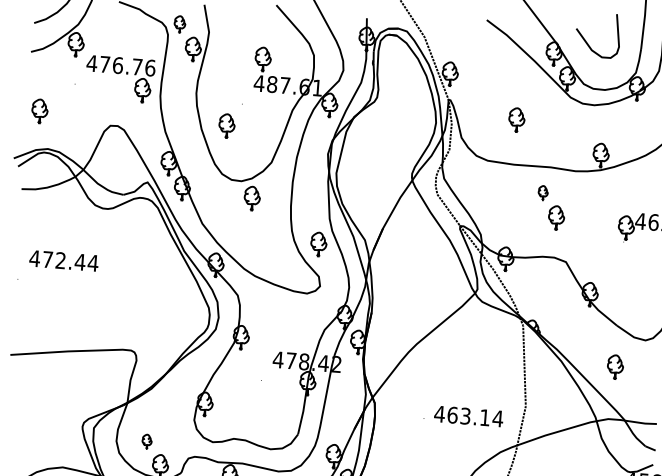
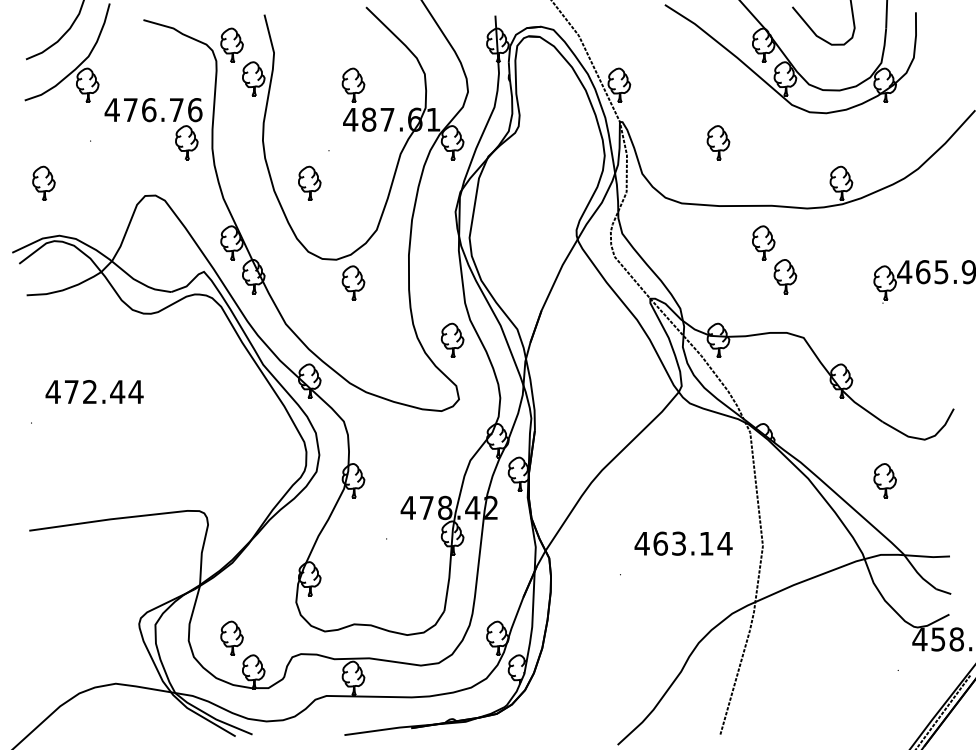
part: (179, 23) -> (231, 44), size x1.43
part: (543, 192) -> (763, 242), size x1.67
text: (468, 416) -> (683, 543), moved
part: (146, 441) -> (231, 637), size x1.67

